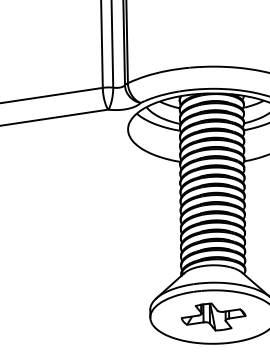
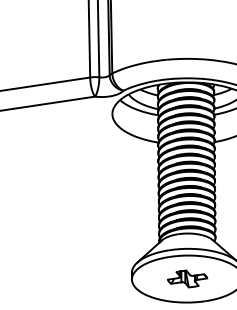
part: (213, 316) -> (187, 278), size x0.7

